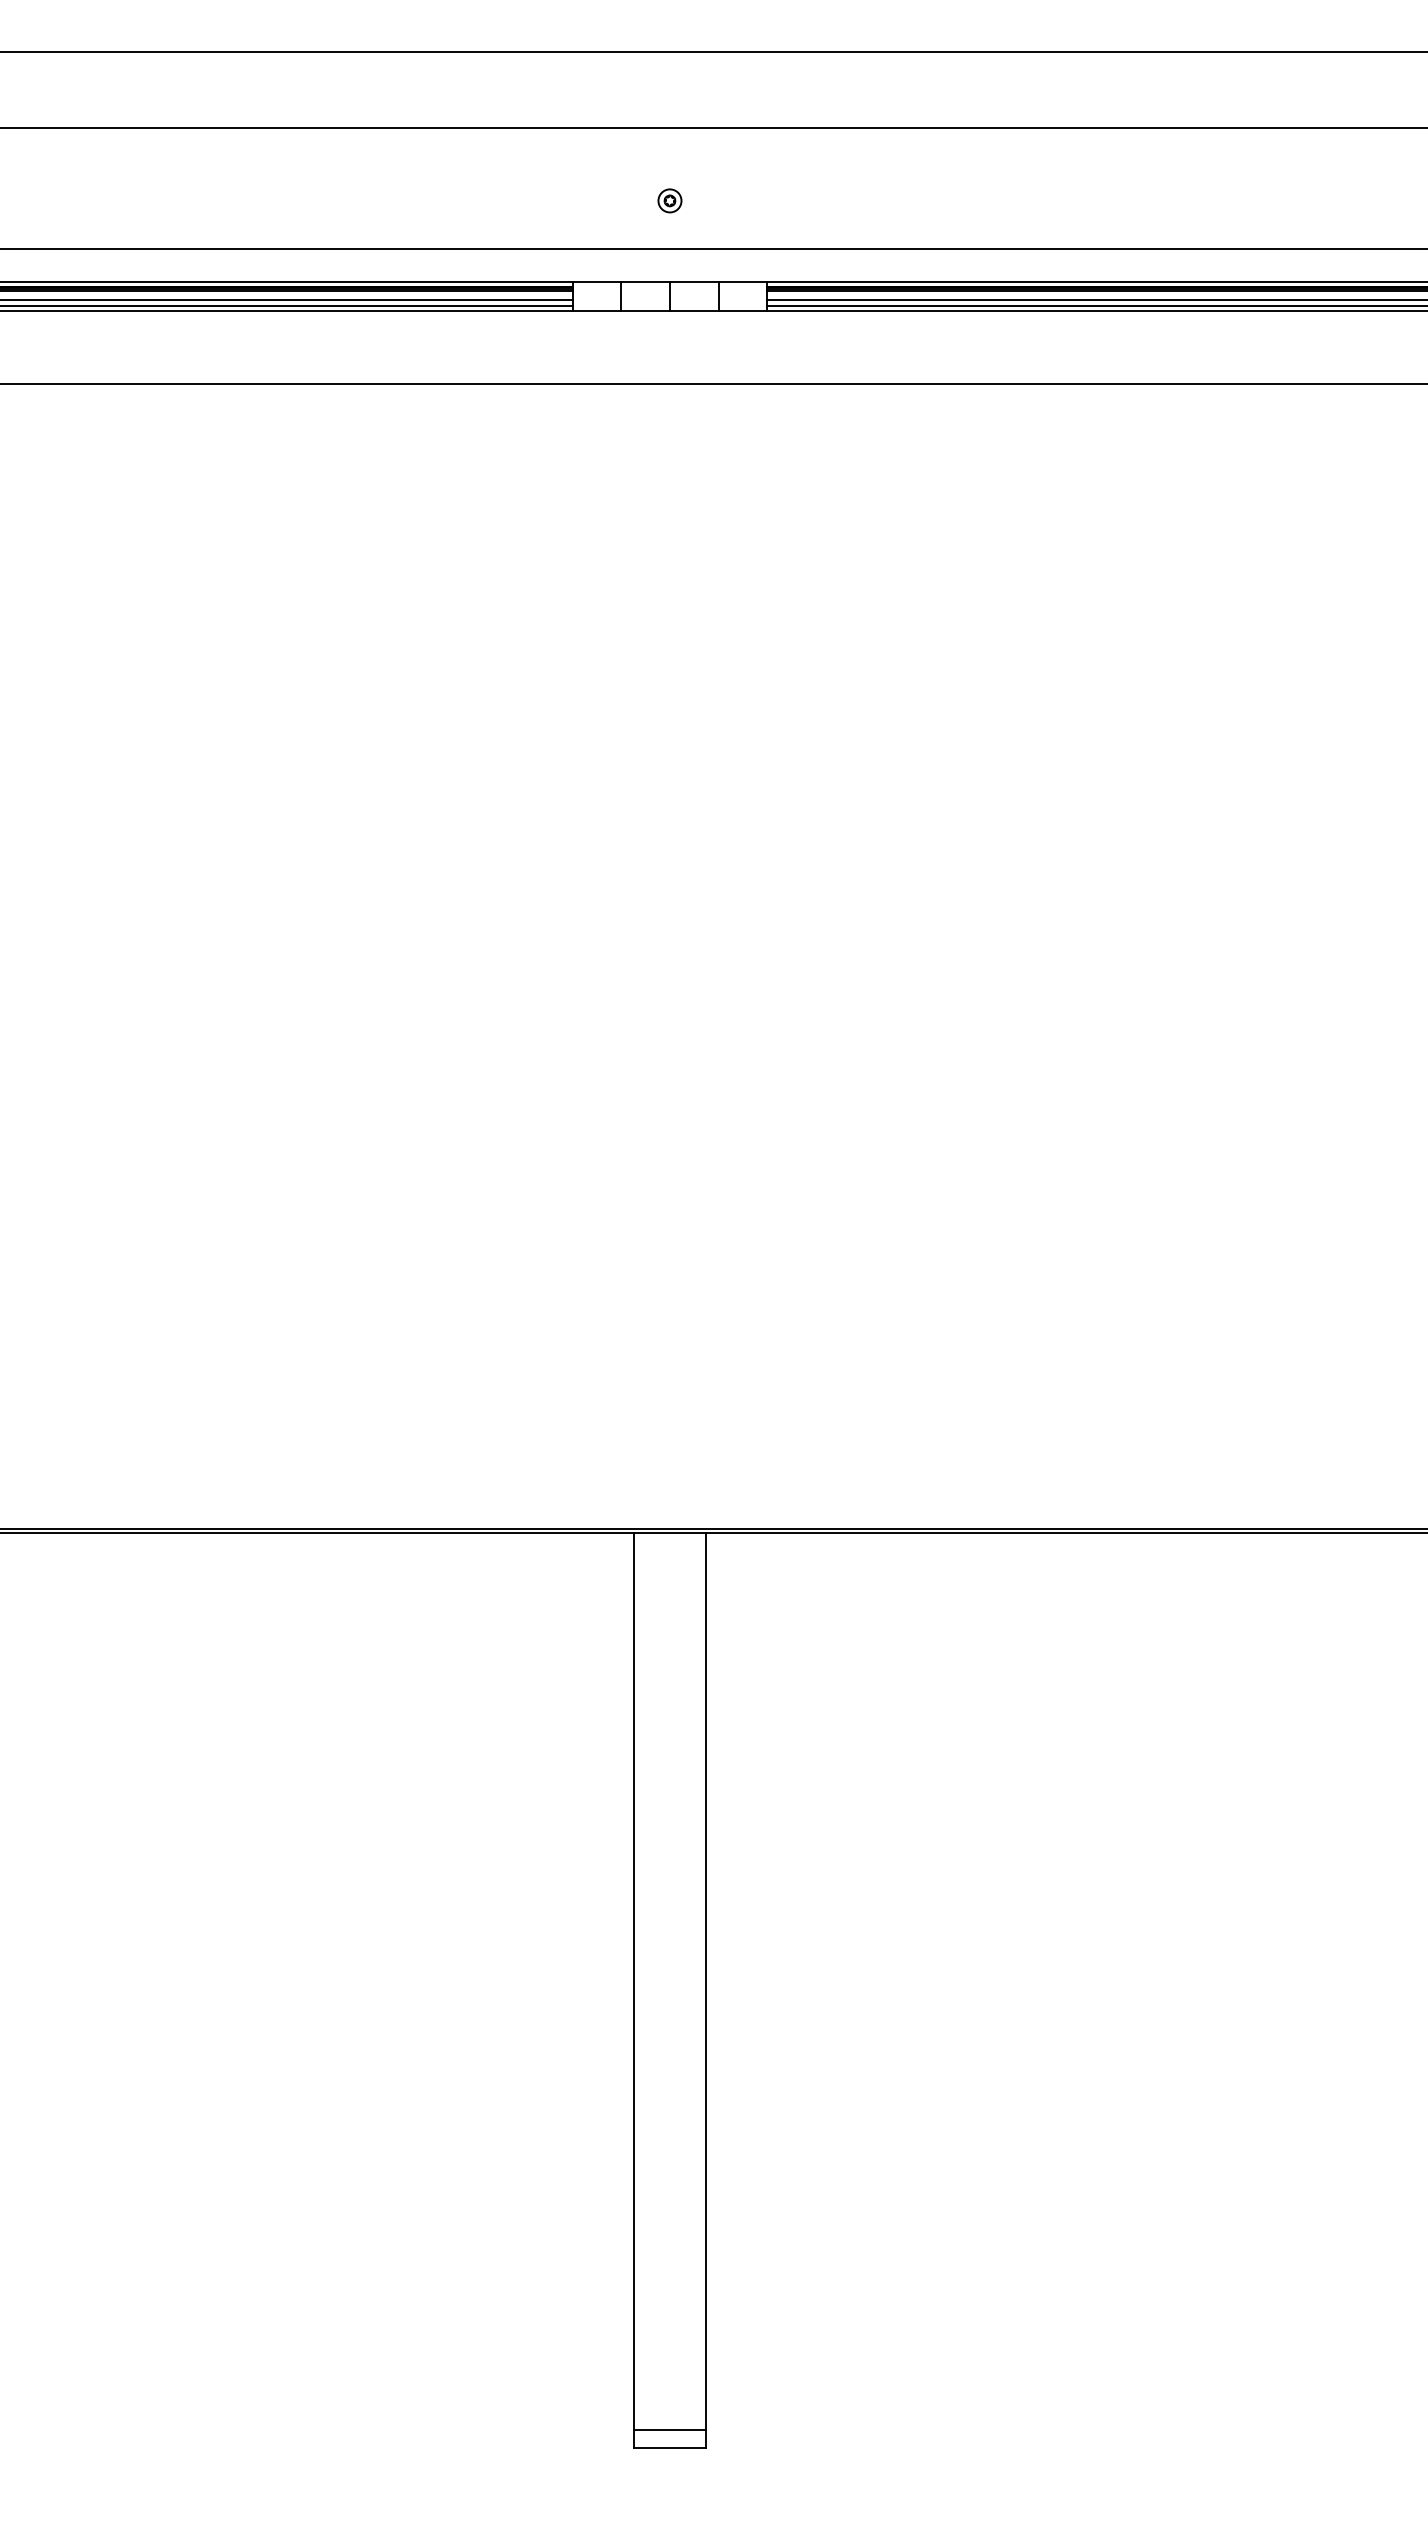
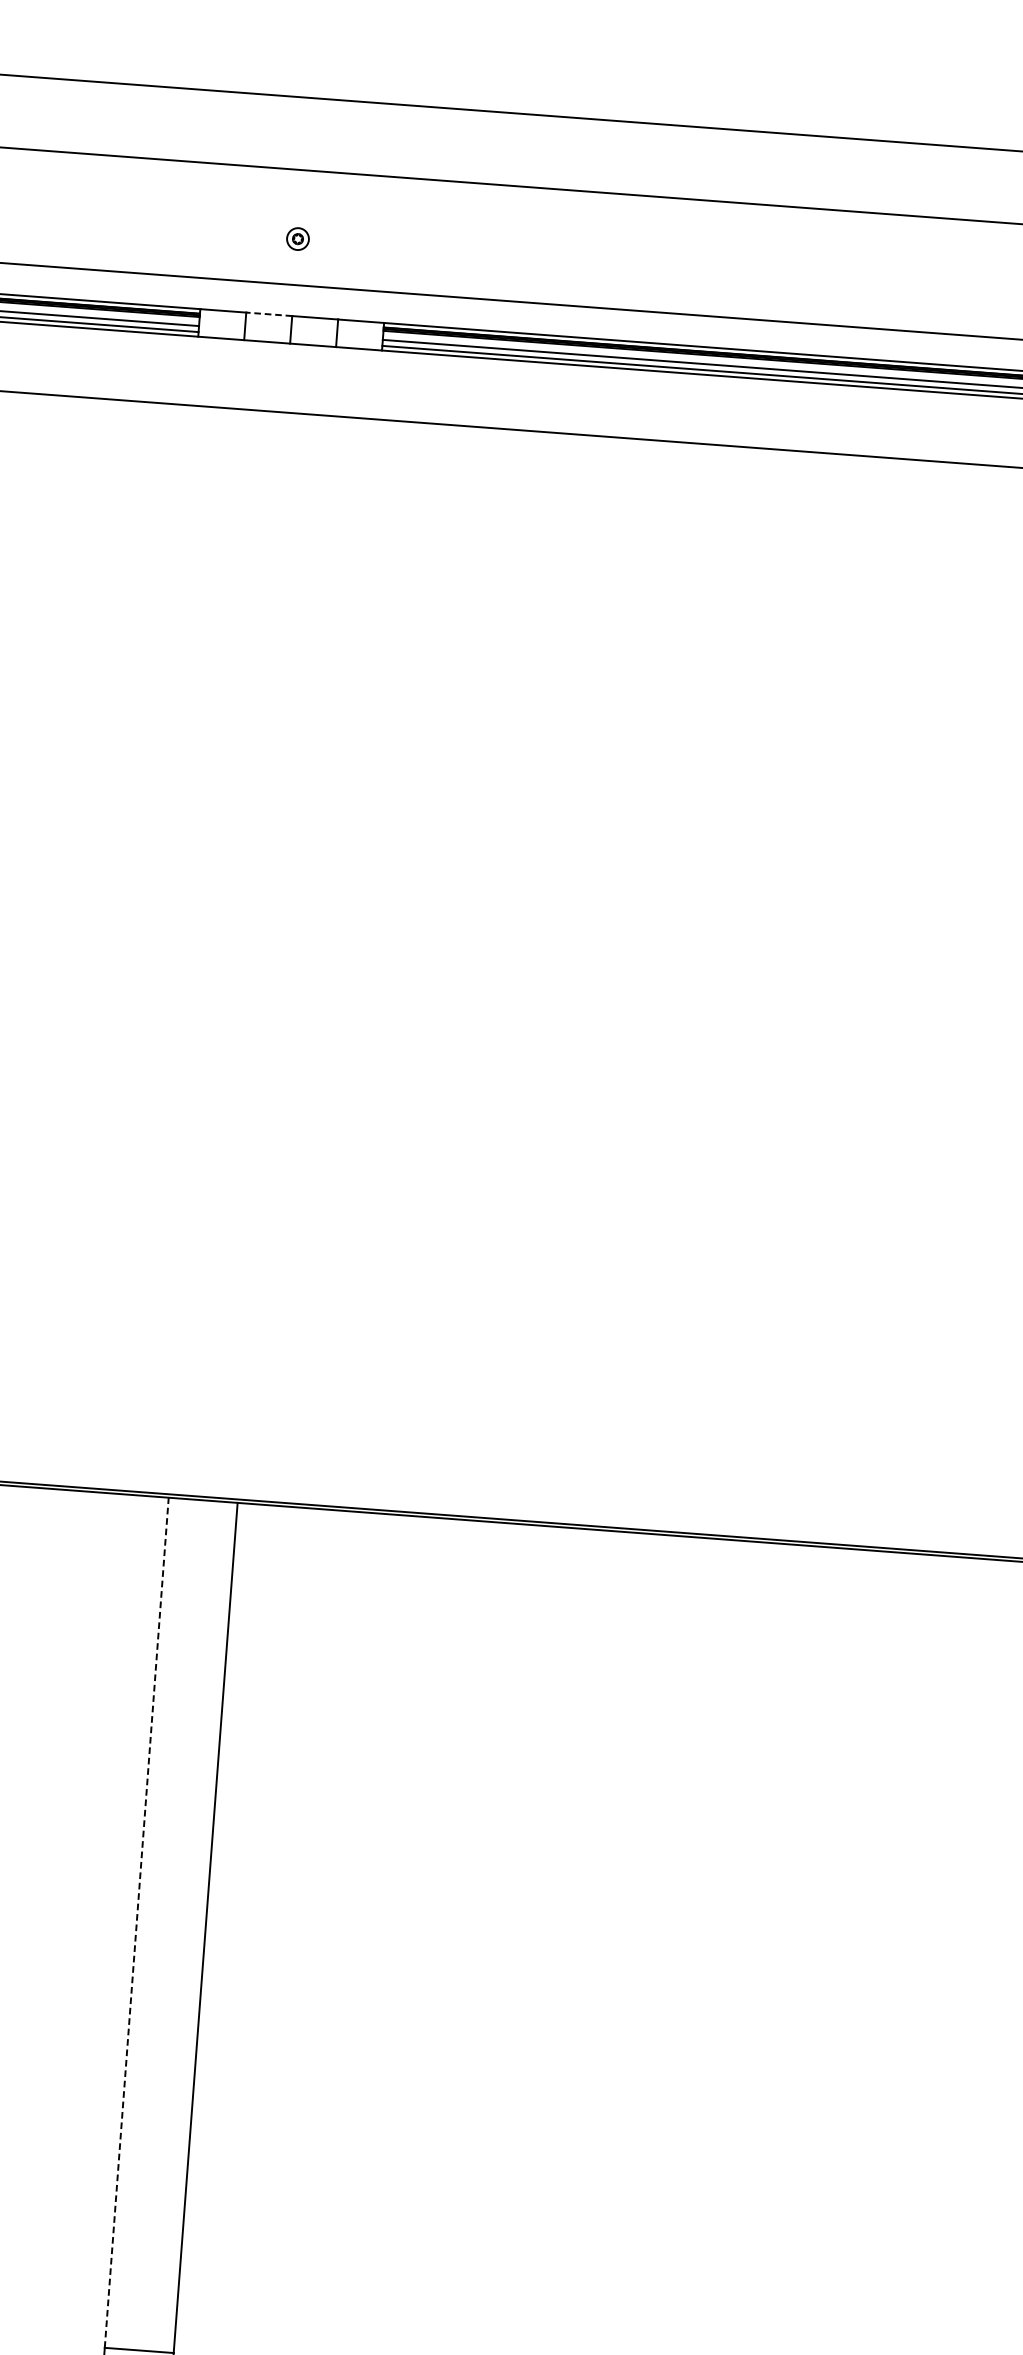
line: (645, 282) -> (269, 314), solid -> dashed
line: (633, 1981) -> (136, 1922), solid -> dashed

